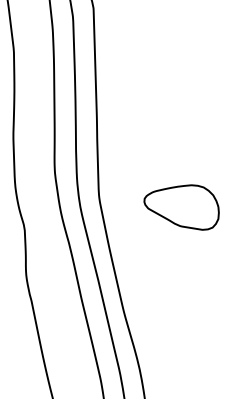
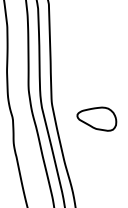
part: (180, 206) -> (96, 118), moved

